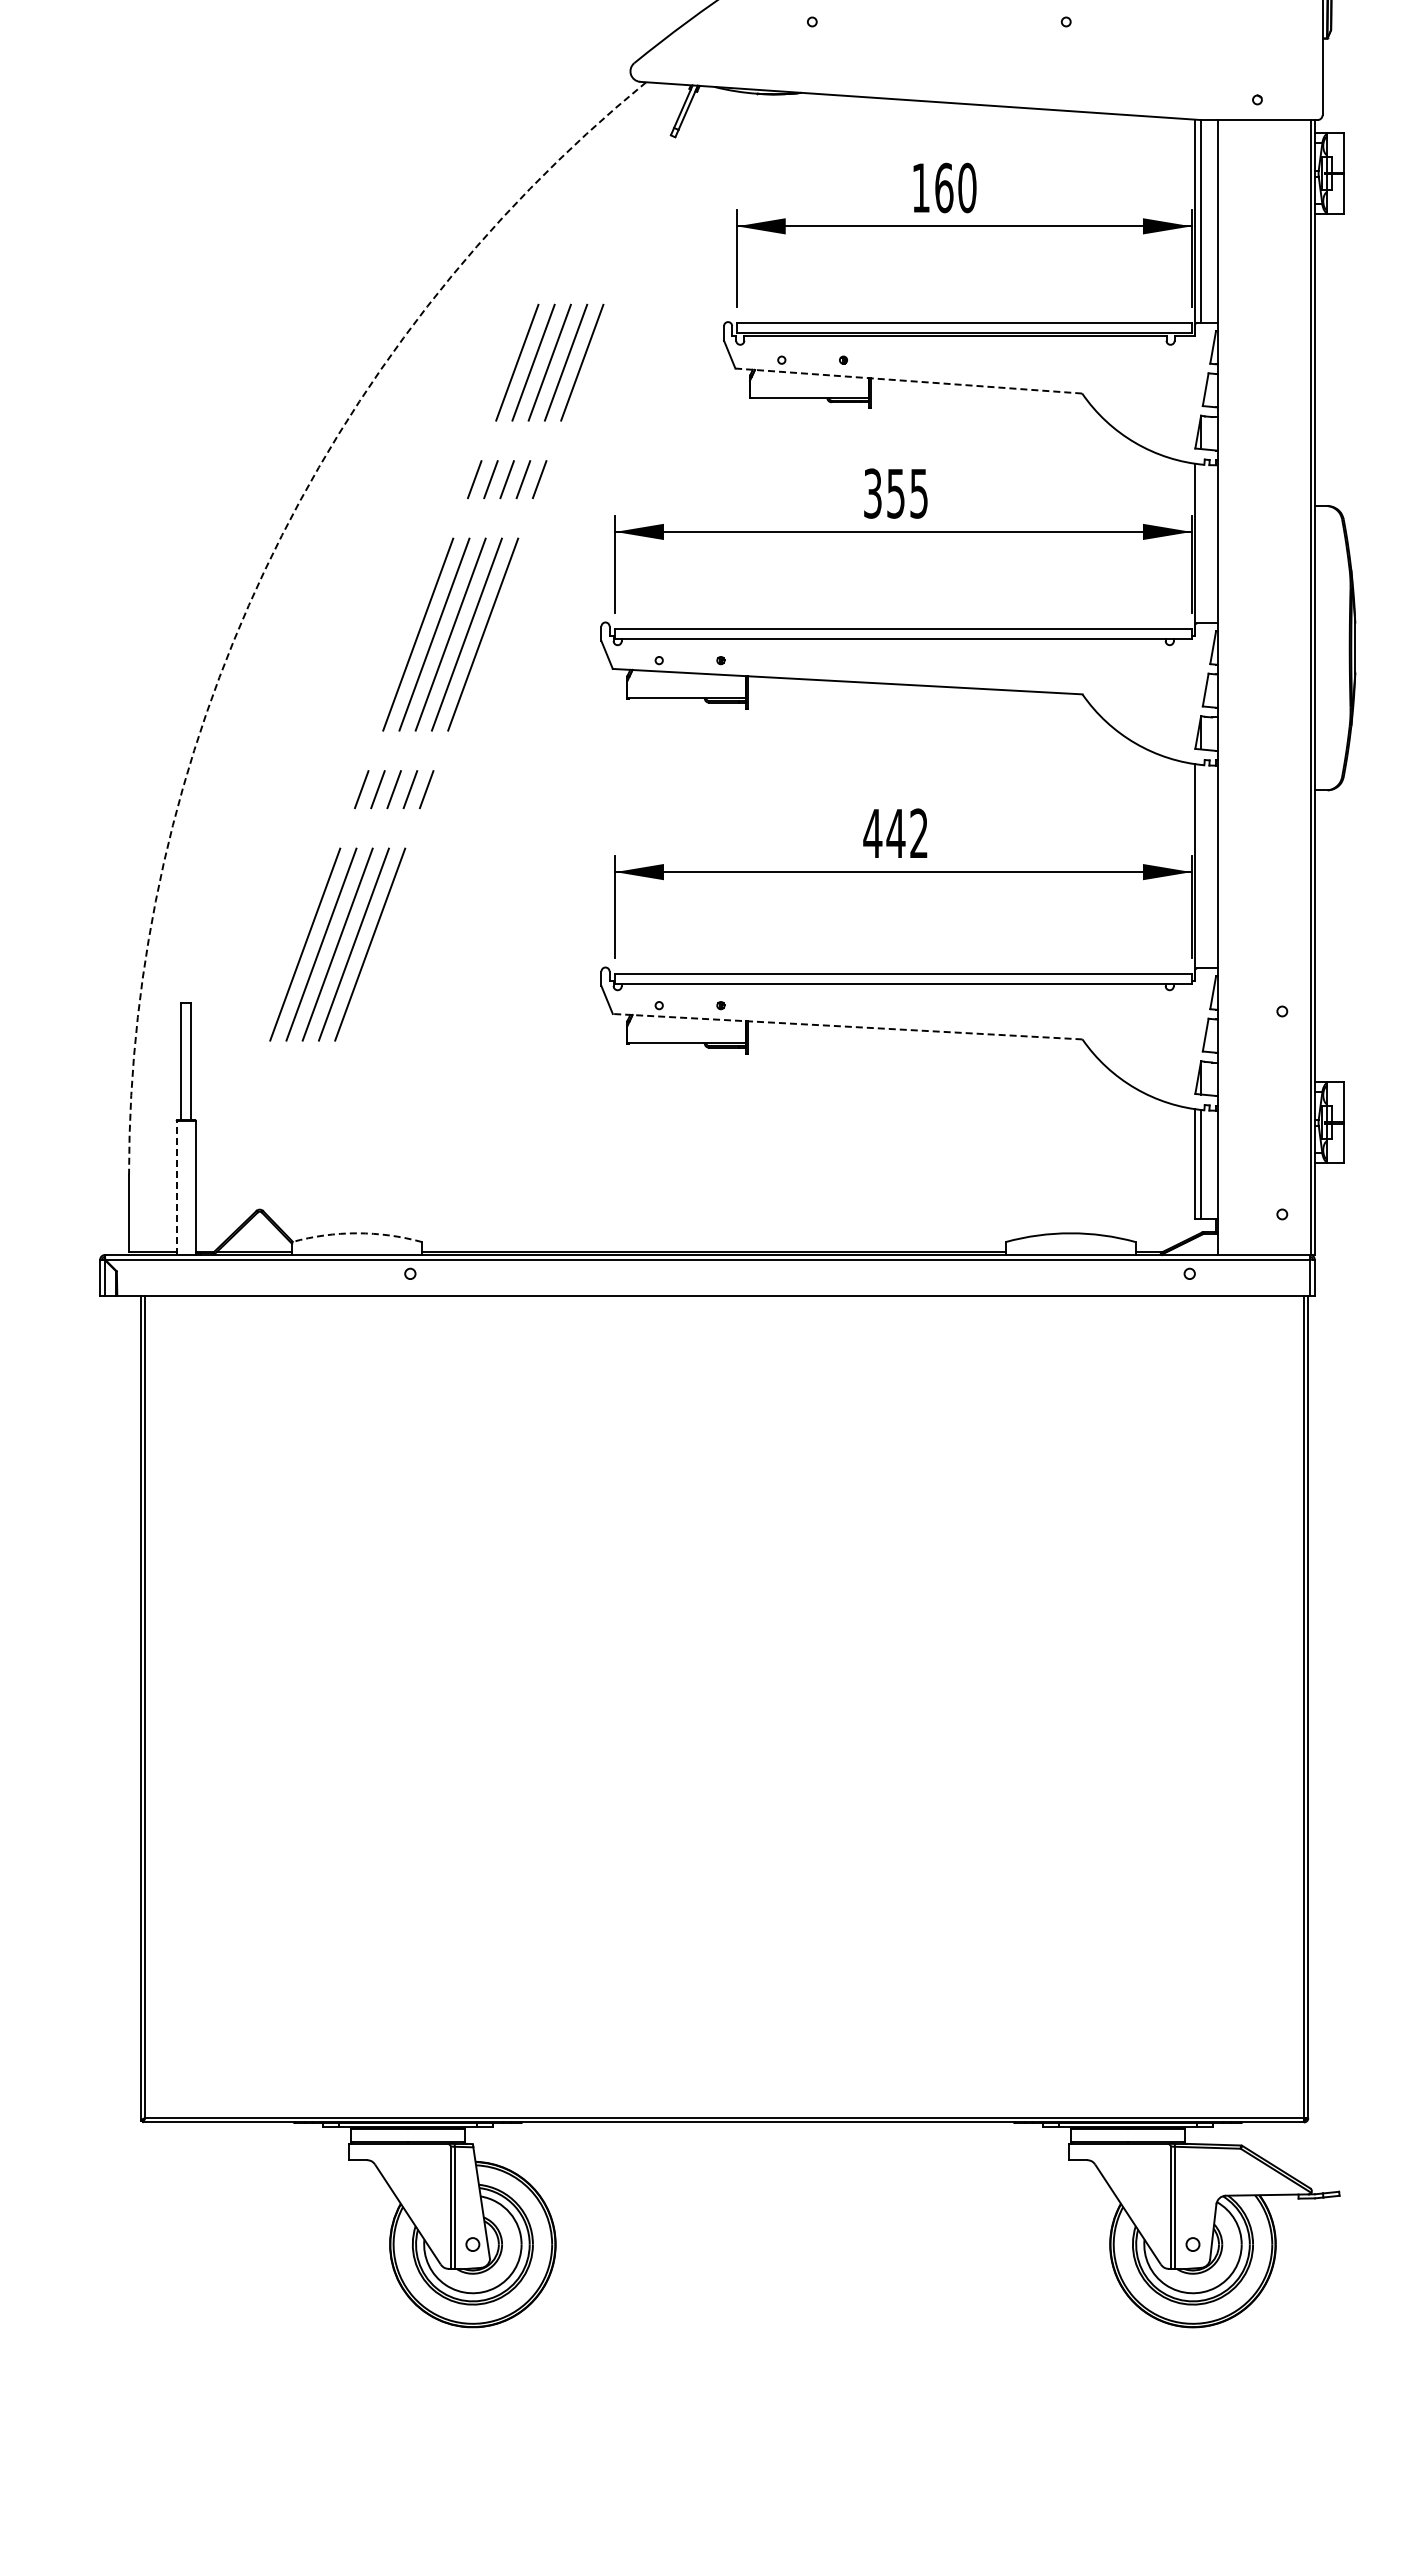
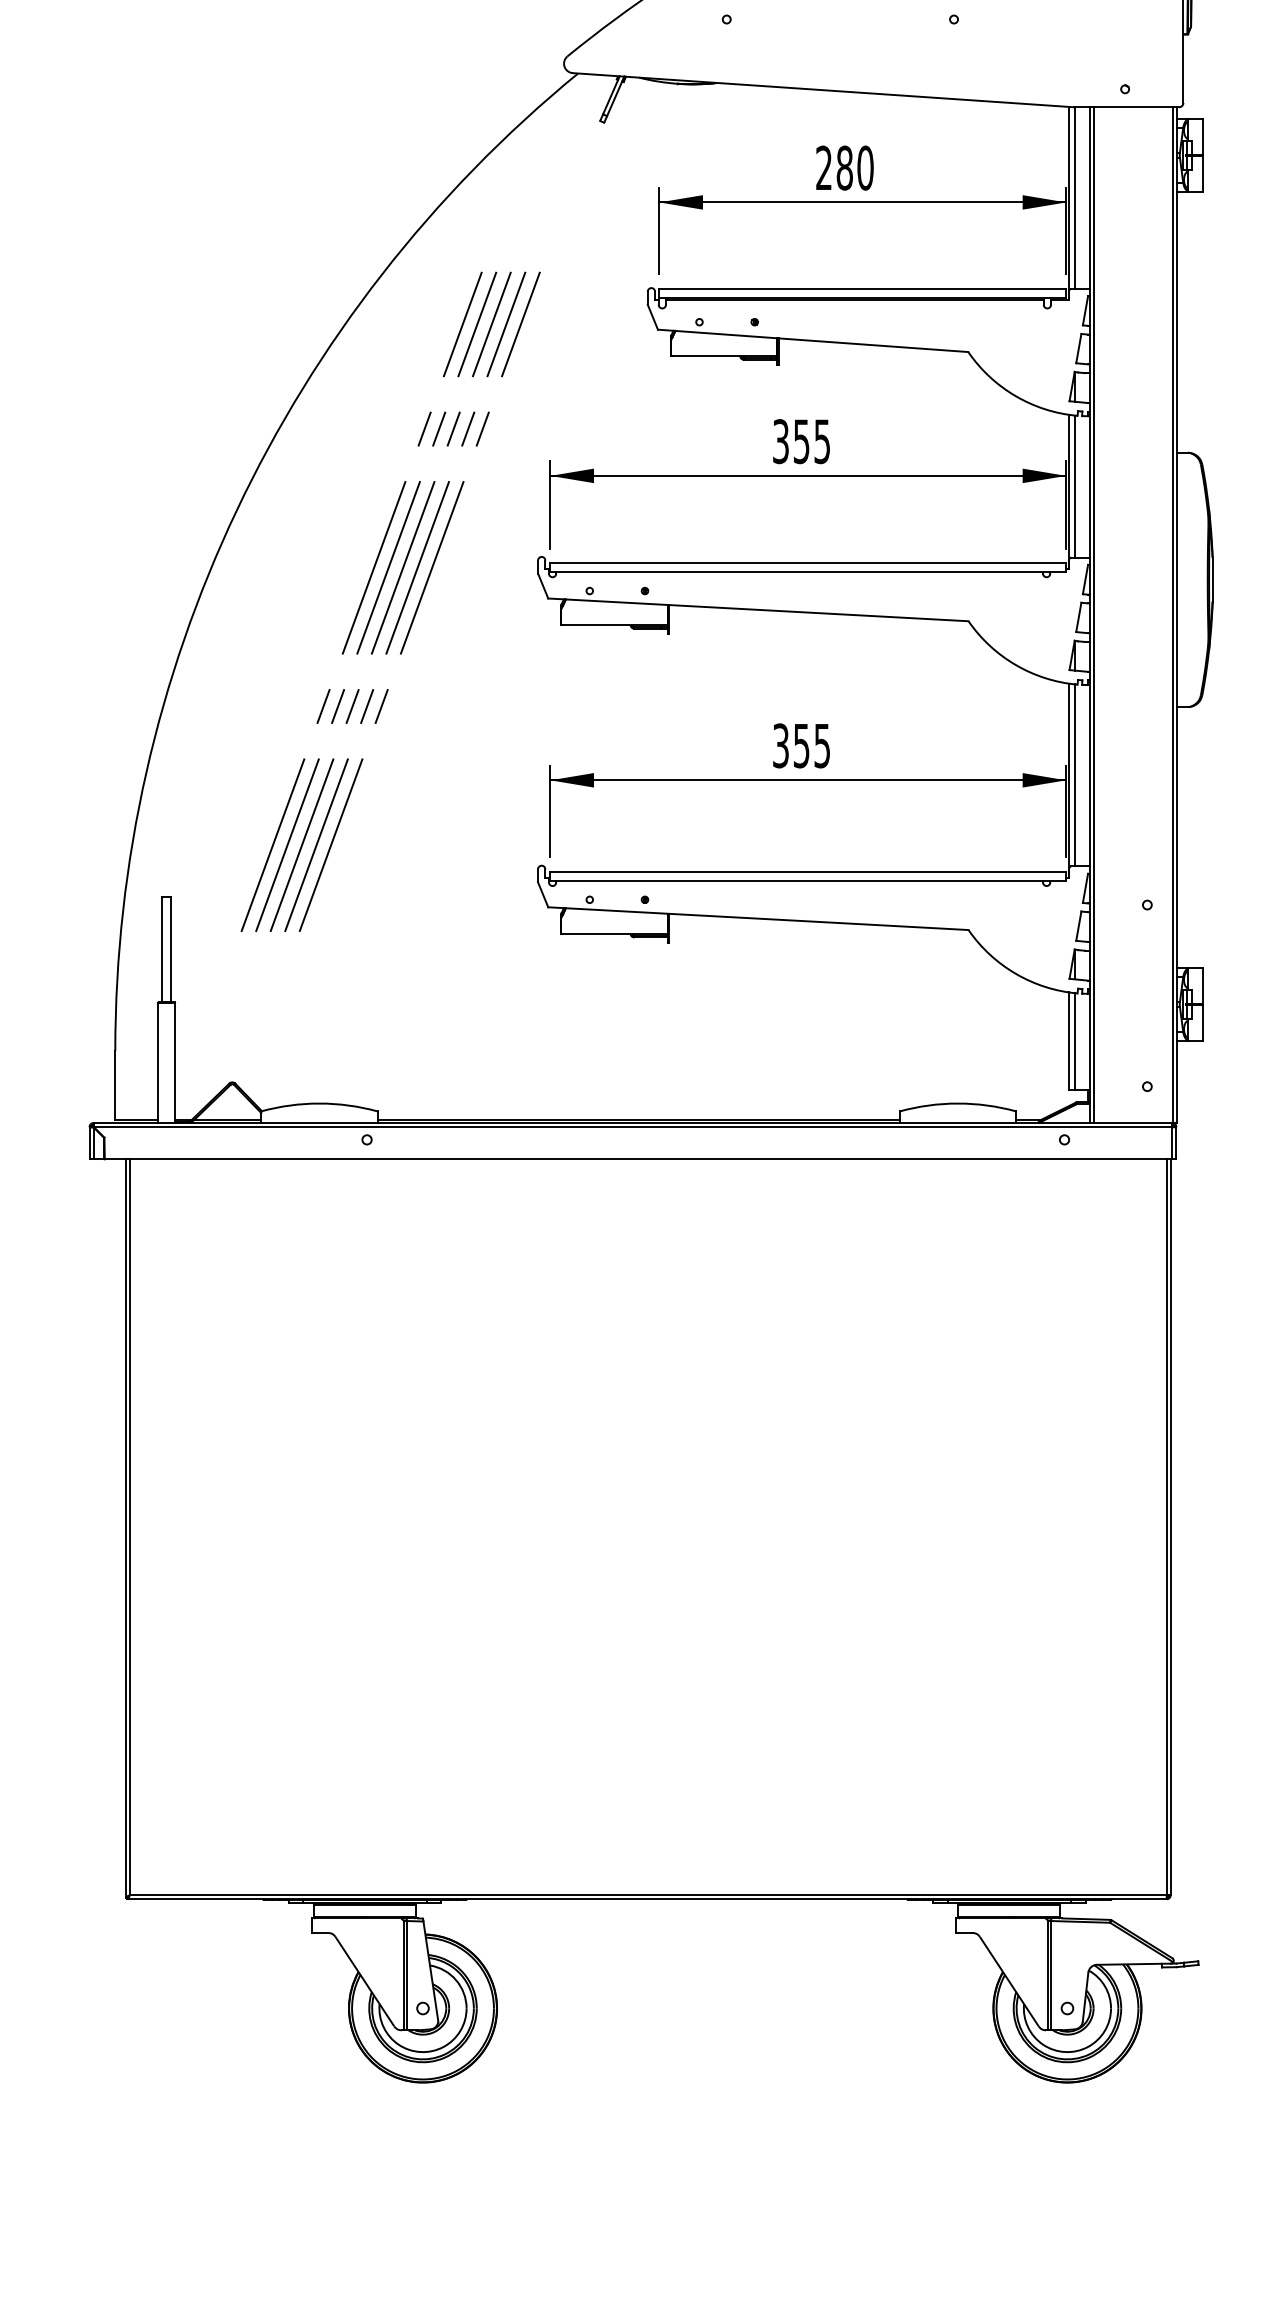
text: (932, 187) -> (834, 167), 160 -> 280
line: (908, 381) -> (812, 341), dashed -> solid
line: (1201, 543) -> (1075, 486), added
arc: (264, 570) -> (236, 510), dashed -> solid
line: (1222, 687) -> (1093, 615), added
text: (895, 833) -> (801, 745), 442 -> 355
line: (1201, 866) -> (1075, 775), added
line: (847, 1026) -> (758, 918), dashed -> solid
line: (176, 1188) -> (157, 1063), dashed -> solid
arc: (357, 1233) -> (319, 1103), dashed -> solid

